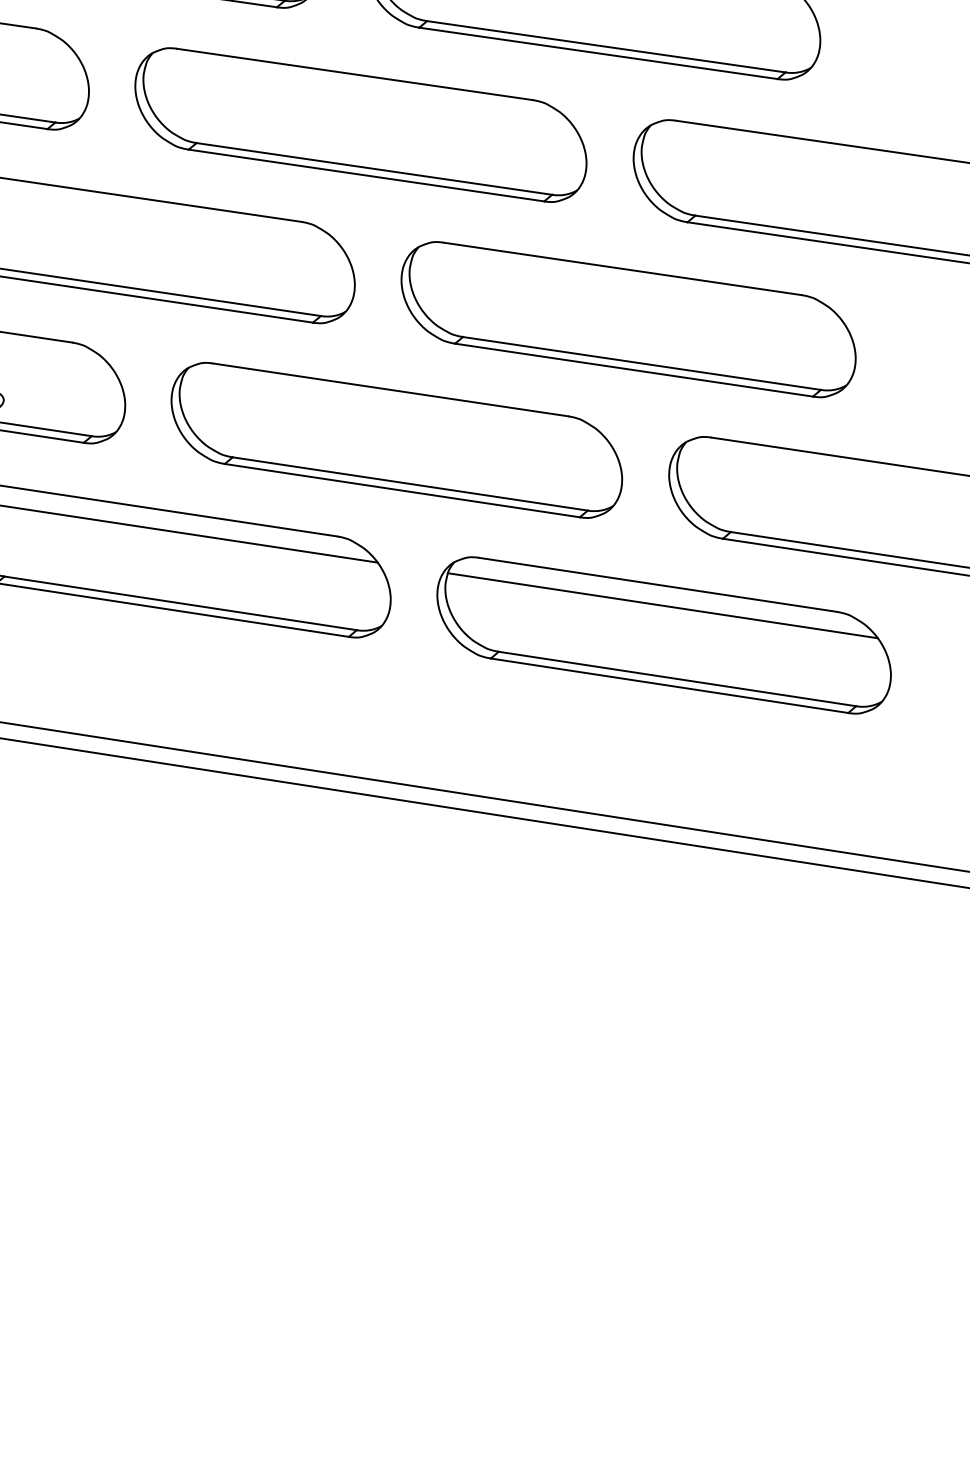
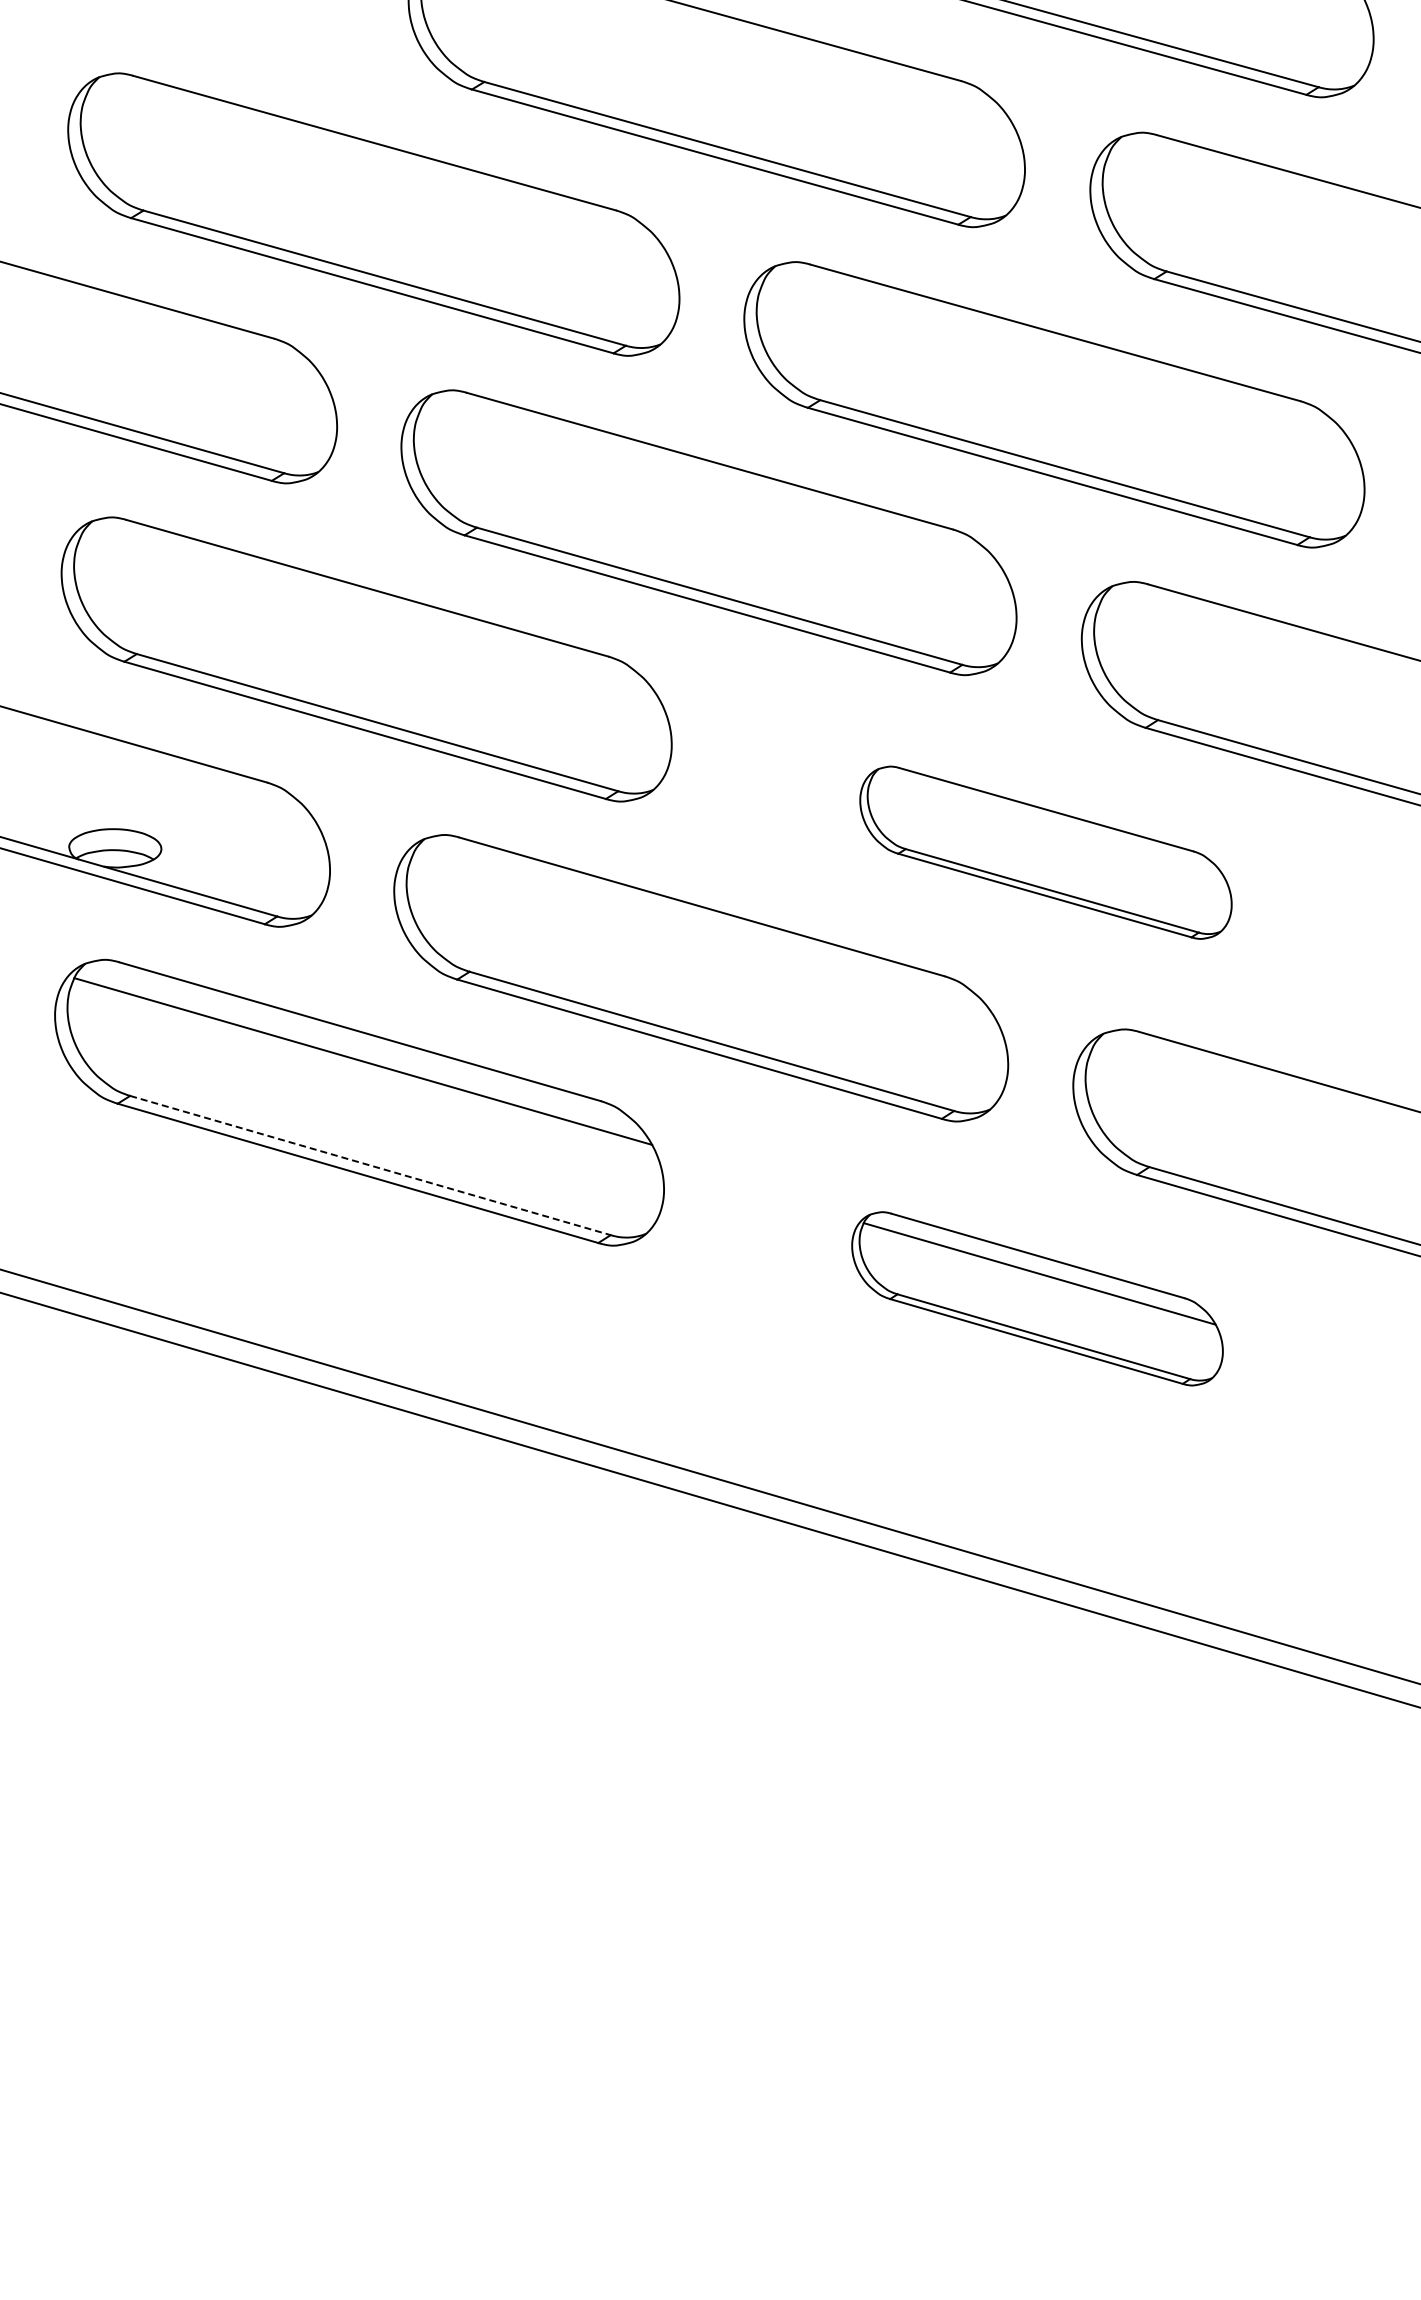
part: (628, 319) -> (1045, 852), size x0.6
line: (180, 603) -> (370, 1165), solid -> dashed
part: (664, 635) -> (1037, 1298), size x0.6

